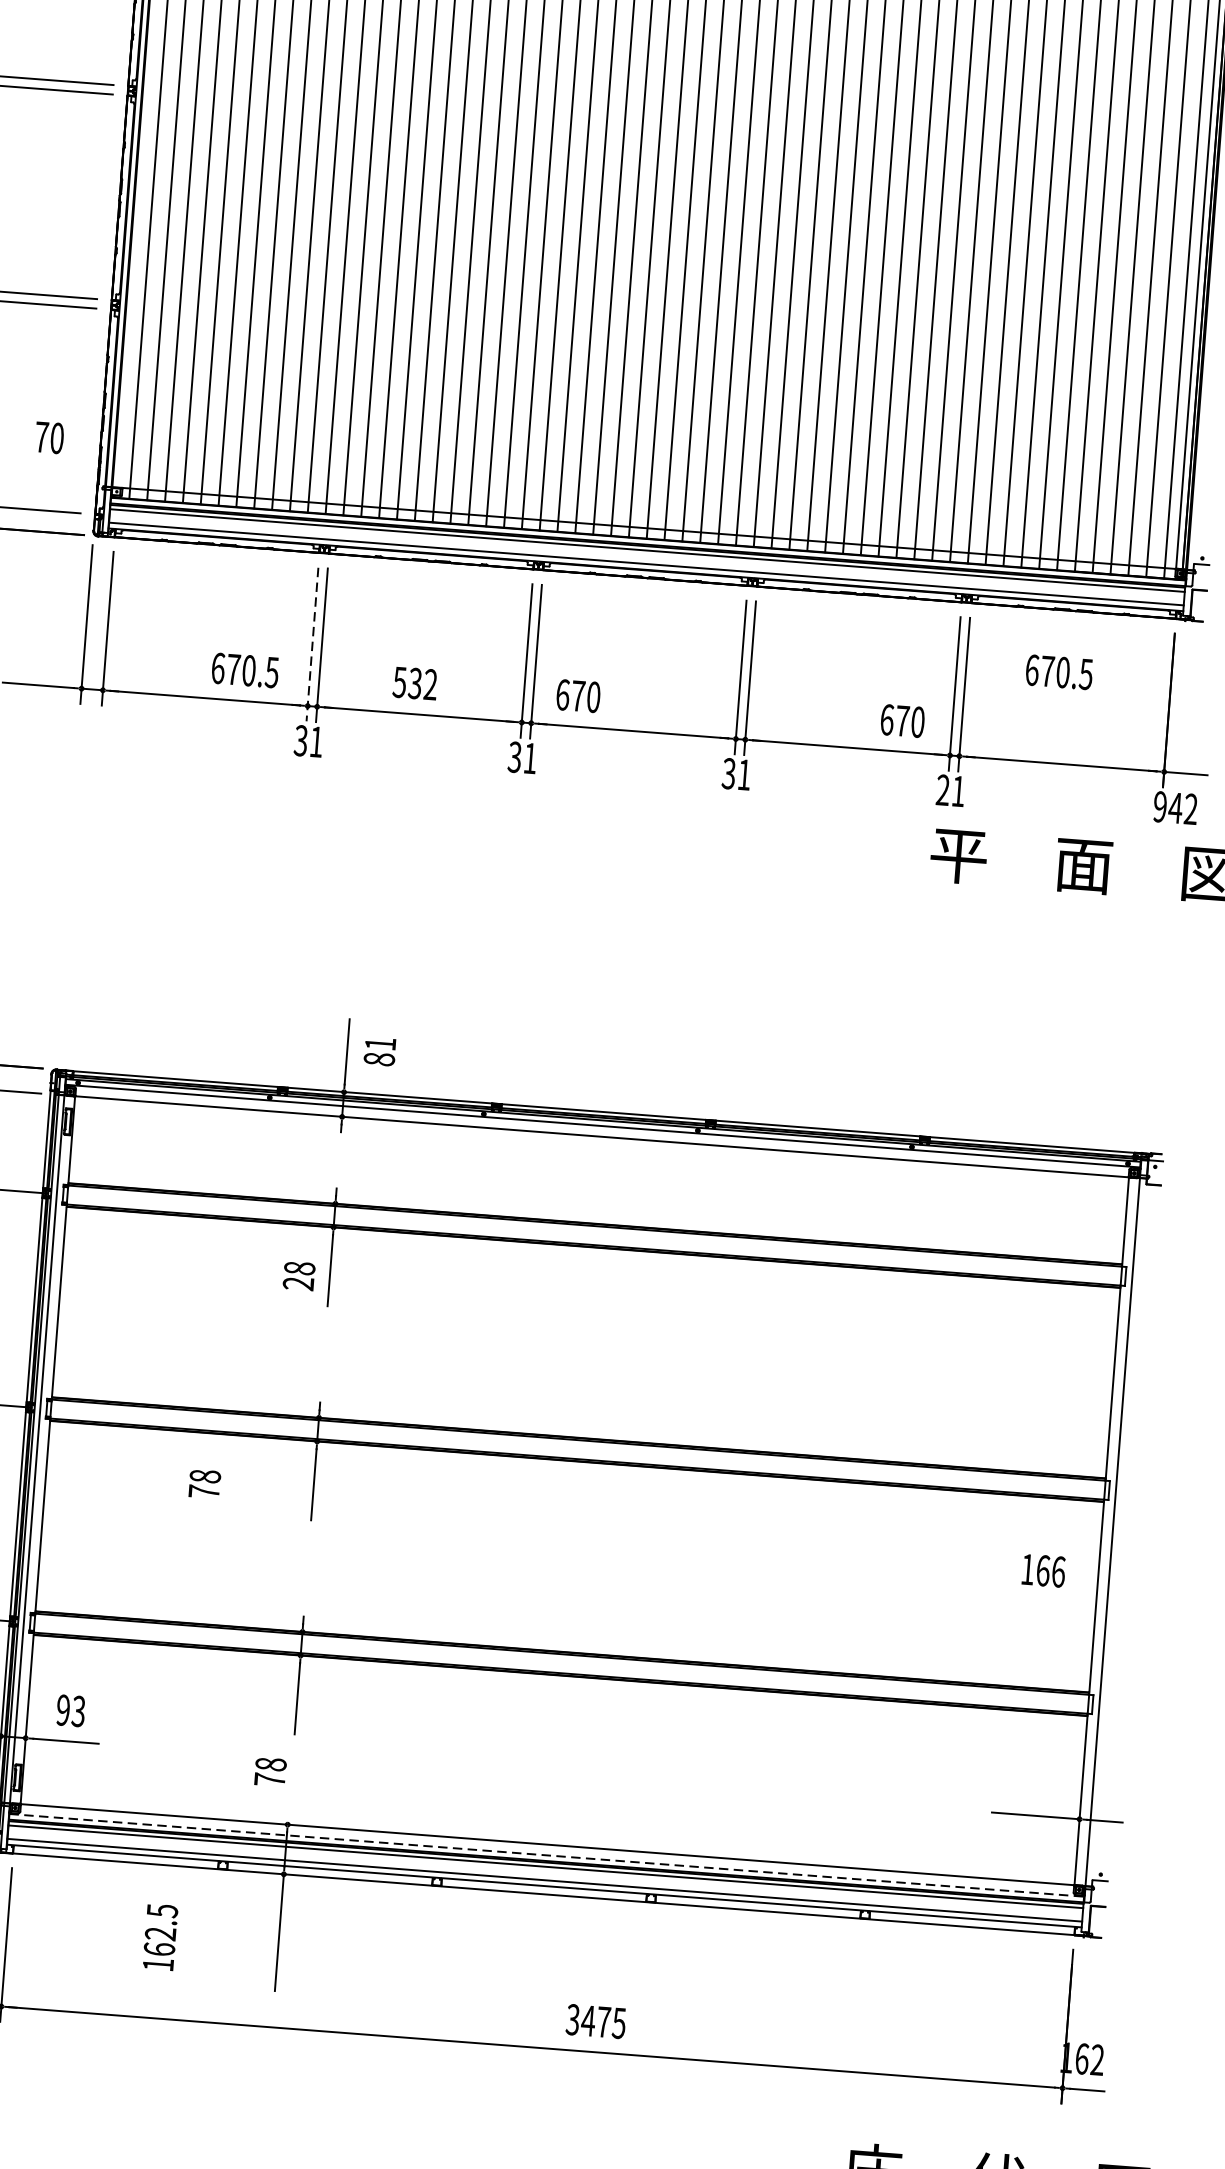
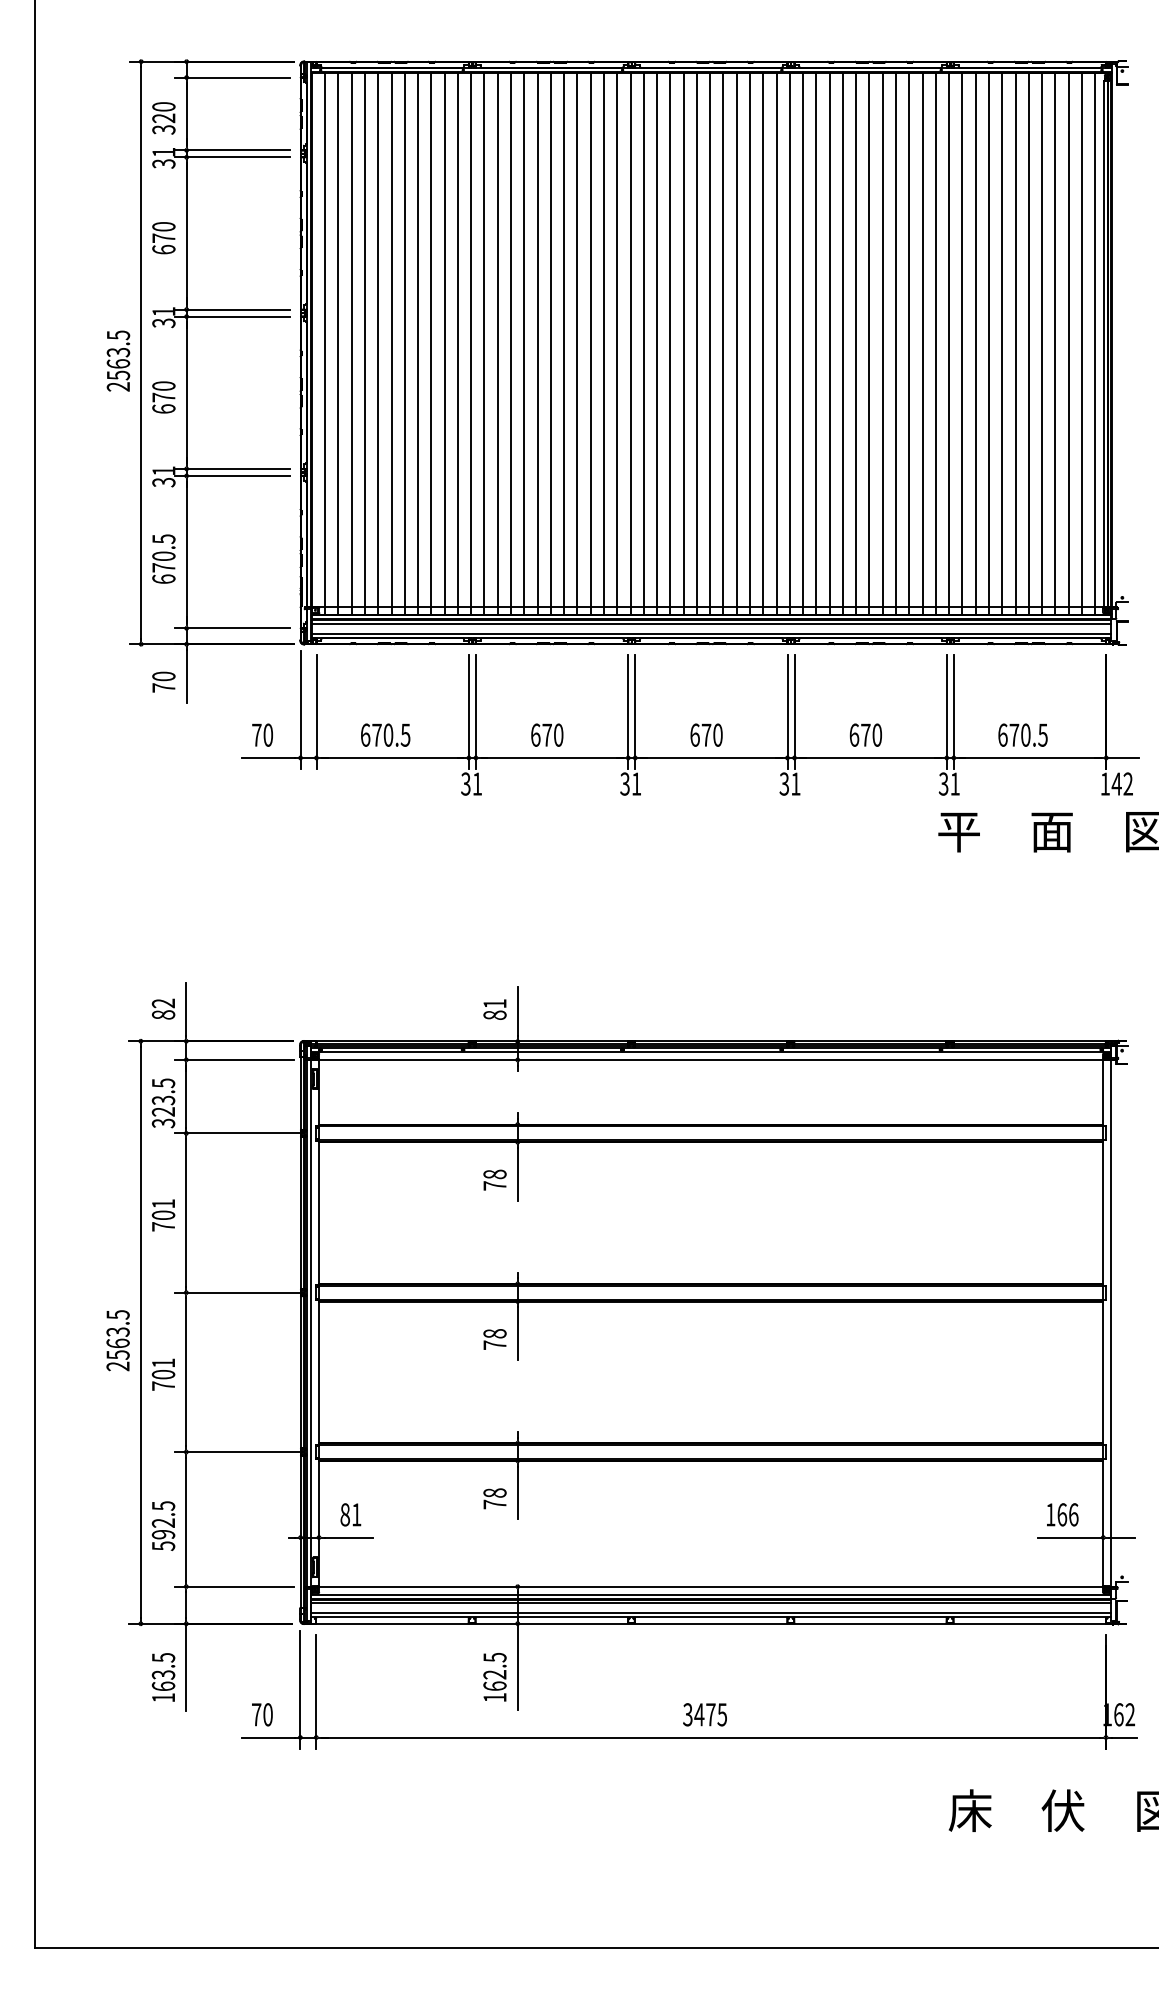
text: (49, 436) -> (262, 734), moved
line: (311, 644) -> (468, 712), dashed -> solid
text: (245, 669) -> (385, 734), moved
text: (1058, 671) -> (1022, 734), moved
text: (414, 682) -> (546, 734), 532 -> 670
text: (578, 695) -> (706, 734), moved
text: (902, 720) -> (865, 734), moved
text: (942, 790) -> (943, 784), 21 -> 31
text: (1159, 806) -> (1104, 783), 942 -> 142
text: (379, 1051) -> (494, 1009), moved
text: (297, 1283) -> (494, 1185), 28 -> 78
text: (204, 1484) -> (494, 1339), moved
text: (1043, 1570) -> (1062, 1514), moved
text: (70, 1710) -> (350, 1514), 93 -> 81
text: (269, 1771) -> (494, 1498), moved
line: (547, 1855) -> (711, 1594), dashed -> solid
text: (159, 1937) -> (494, 1677), moved
text: (595, 2021) -> (704, 1714), moved

